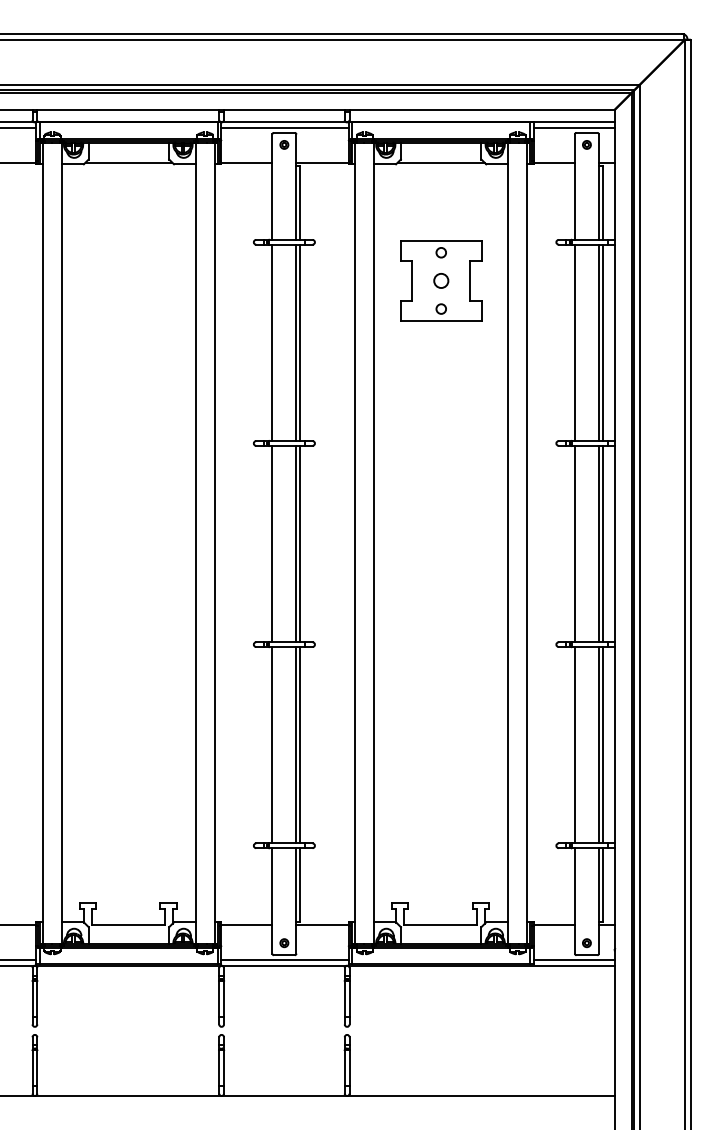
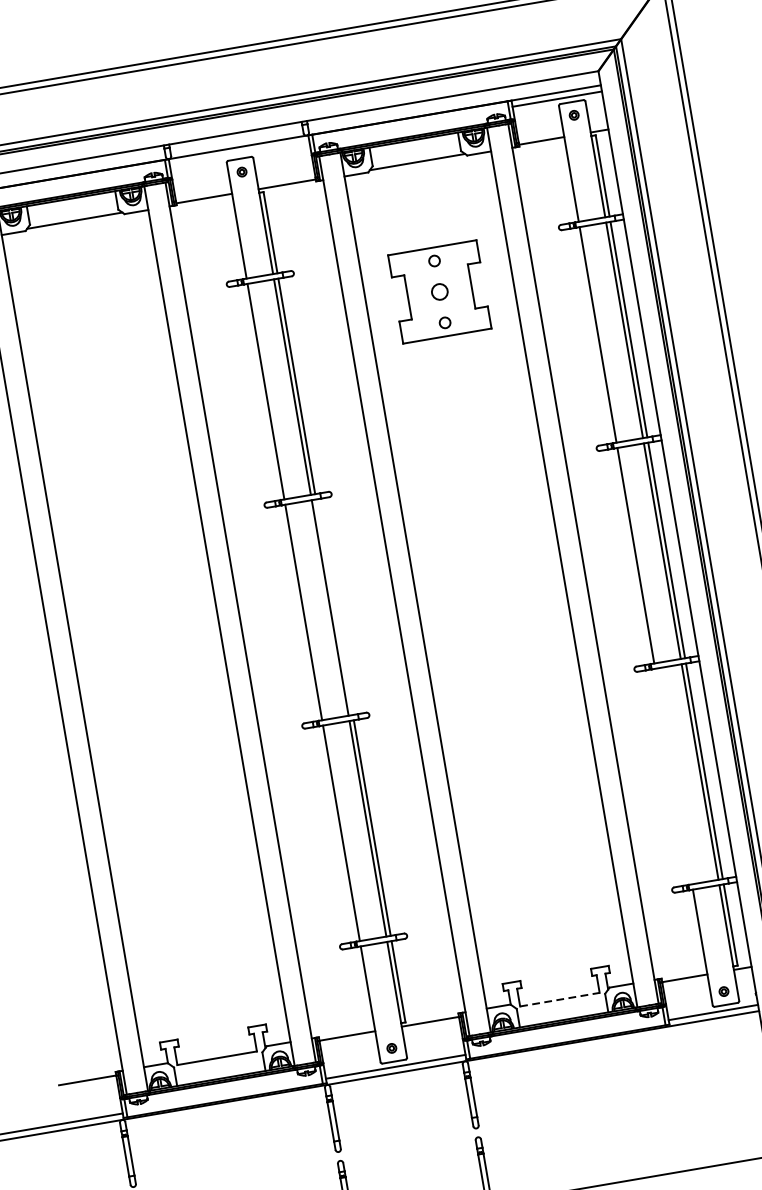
line: (284, 128) -> (239, 154), removed
line: (300, 543) -> (334, 606), removed
line: (574, 745) -> (673, 776), removed
line: (440, 925) -> (559, 999), solid -> dashed

